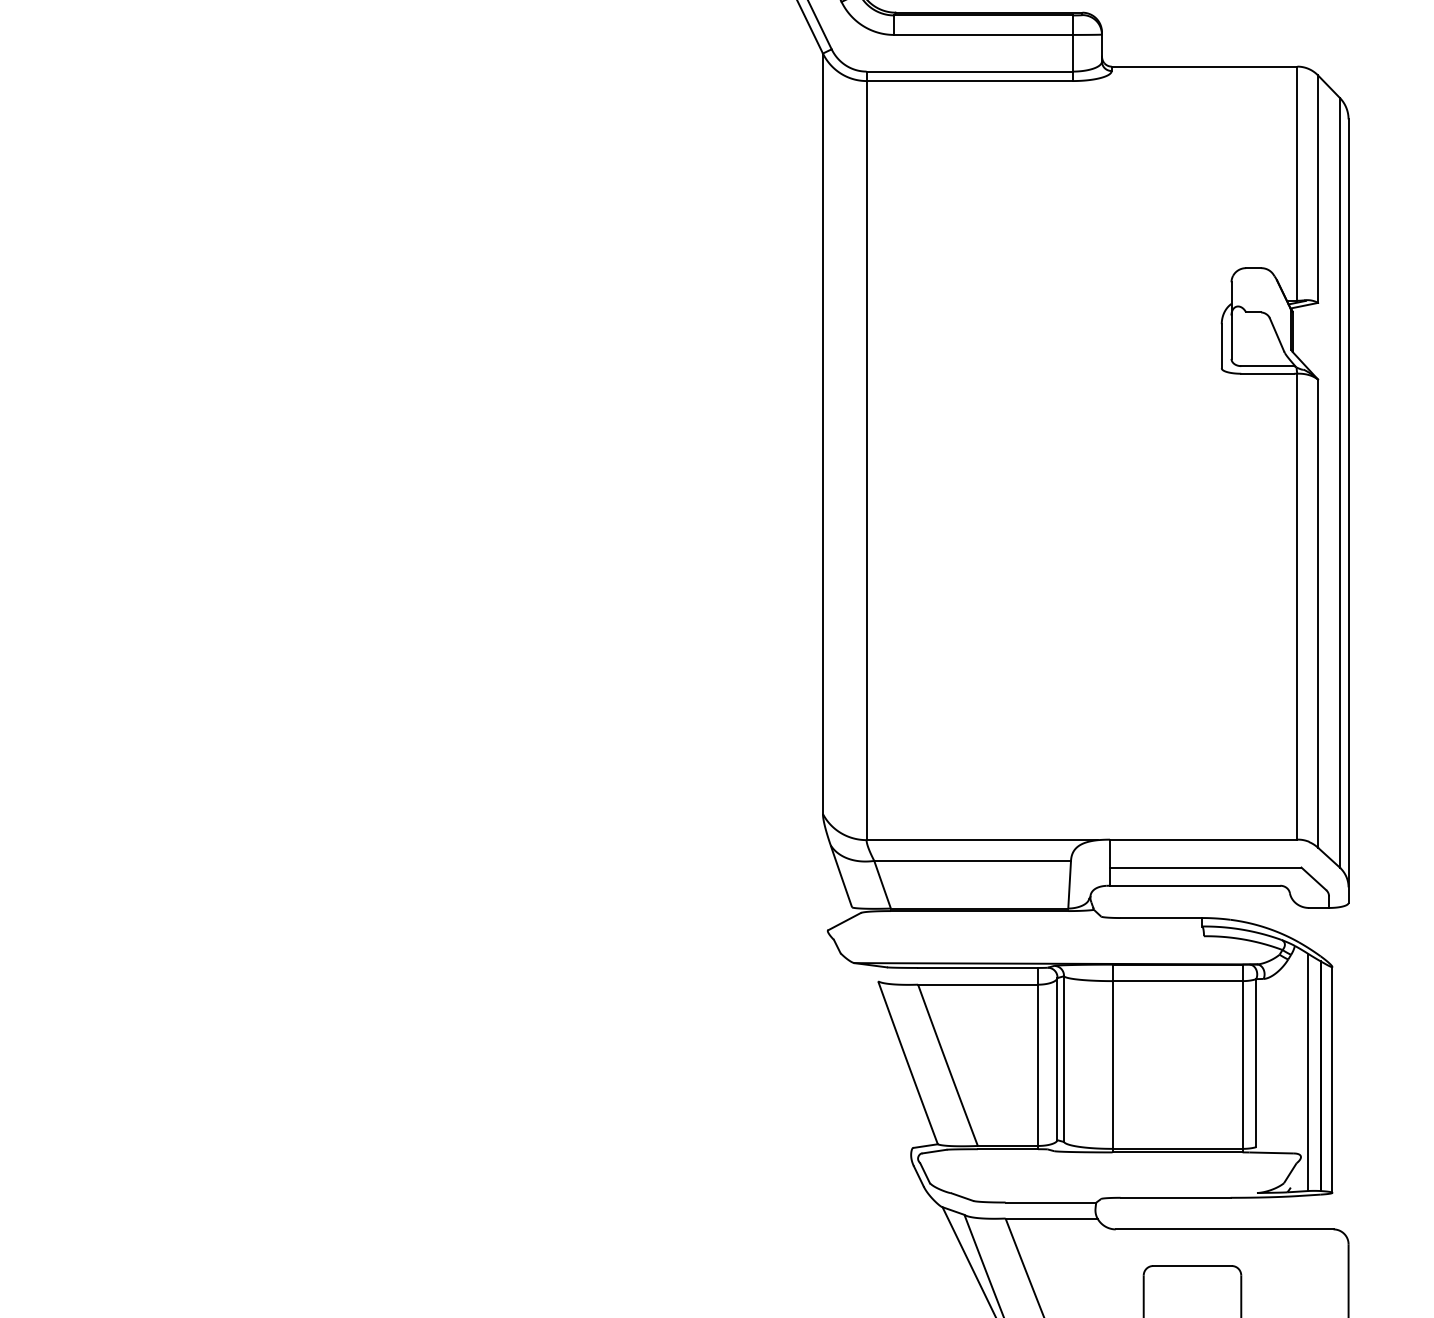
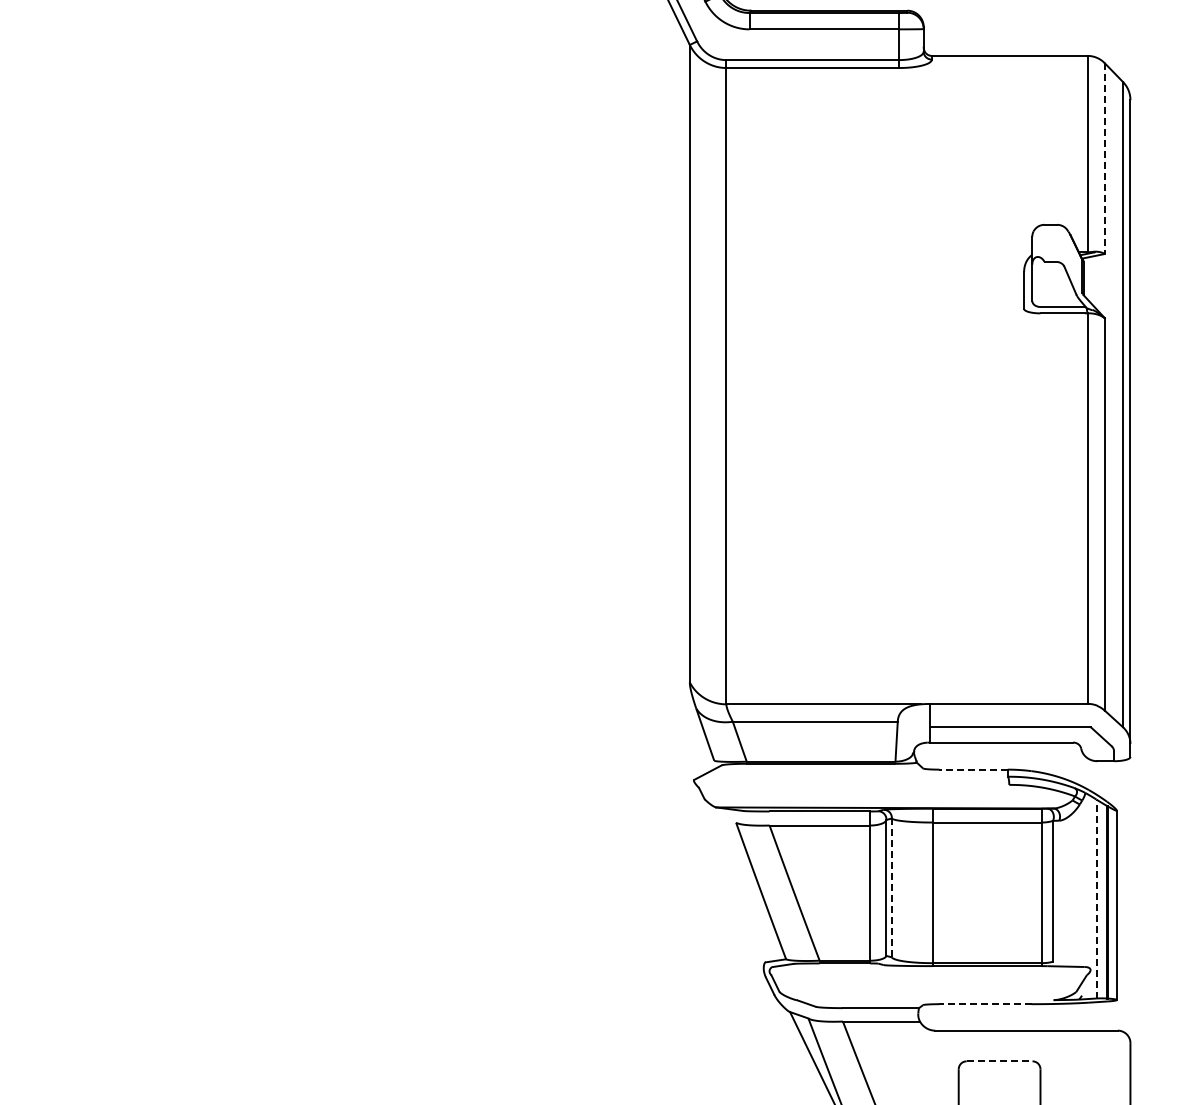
line: (1317, 190) -> (1104, 159), solid -> dashed
line: (1161, 917) -> (973, 769), solid -> dashed
line: (1063, 1059) -> (891, 888), solid -> dashed
line: (1308, 1071) -> (1096, 898), solid -> dashed
line: (1174, 1198) -> (984, 1004), solid -> dashed
line: (1192, 1266) -> (999, 1061), solid -> dashed

